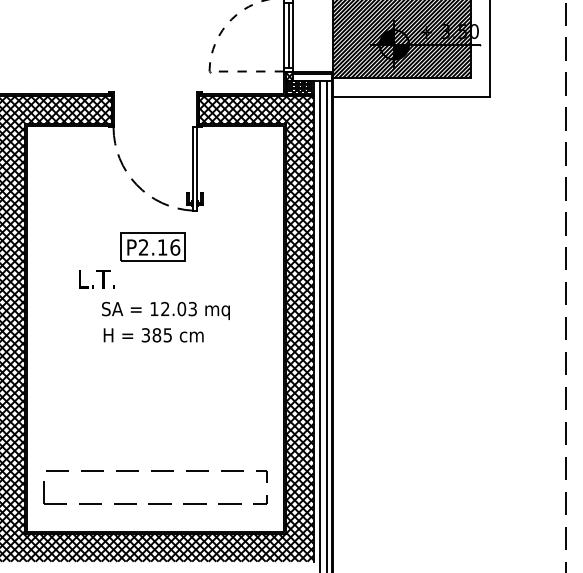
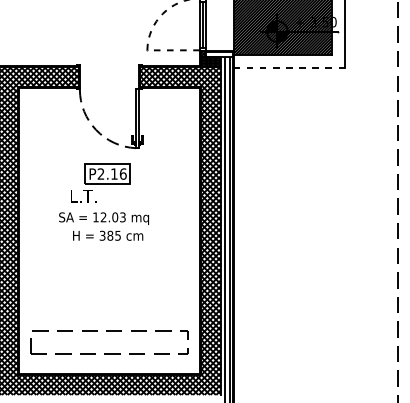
line: (411, 96) -> (289, 67), solid -> dashed
text: (96, 279) -> (83, 196), moved
text: (165, 310) -> (103, 218), moved

